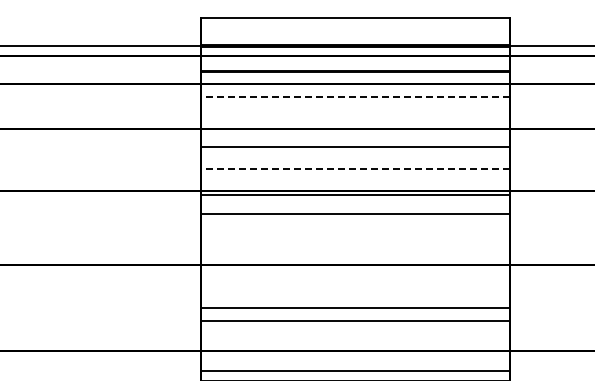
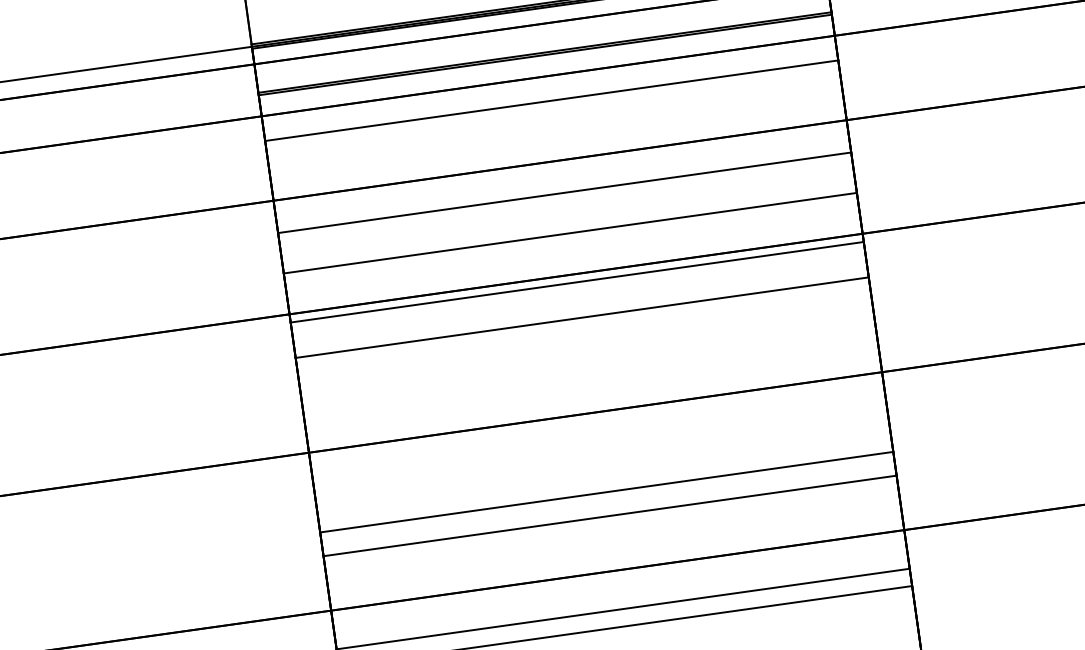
line: (355, 97) -> (551, 101), dashed -> solid
line: (355, 168) -> (569, 233), dashed -> solid

